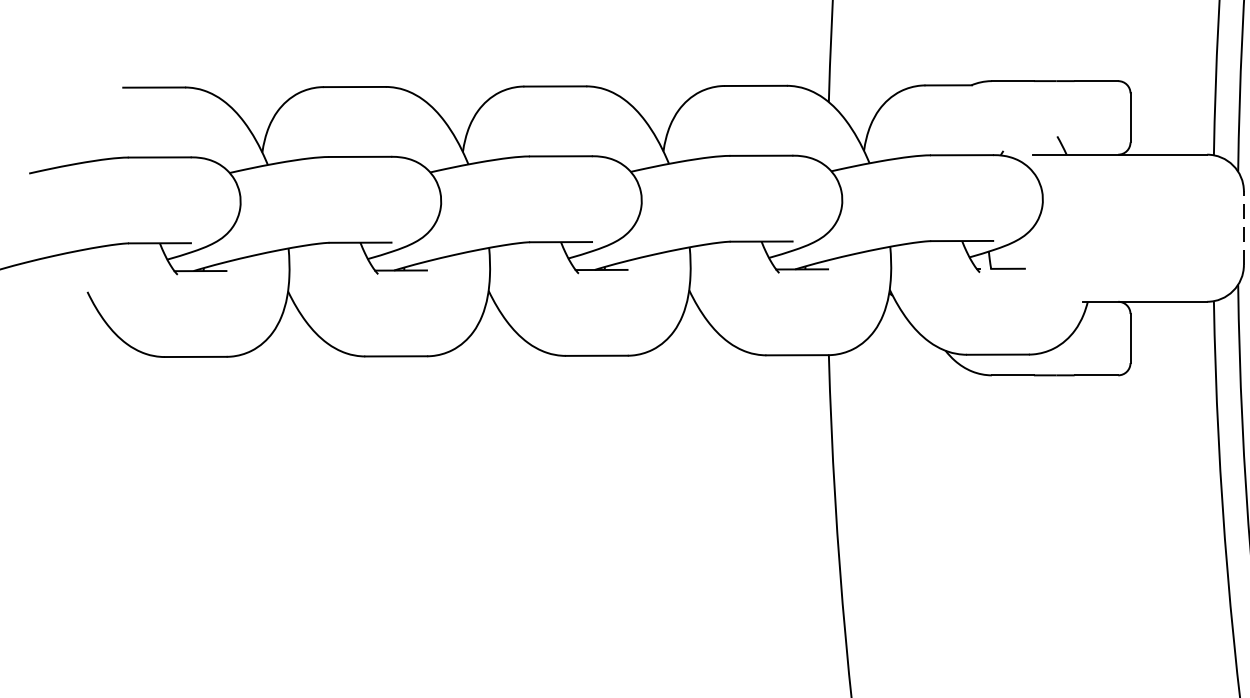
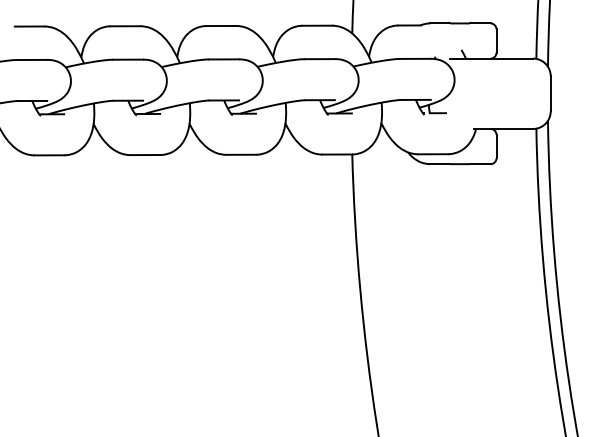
line: (1243, 227) -> (550, 93), dashed -> solid

